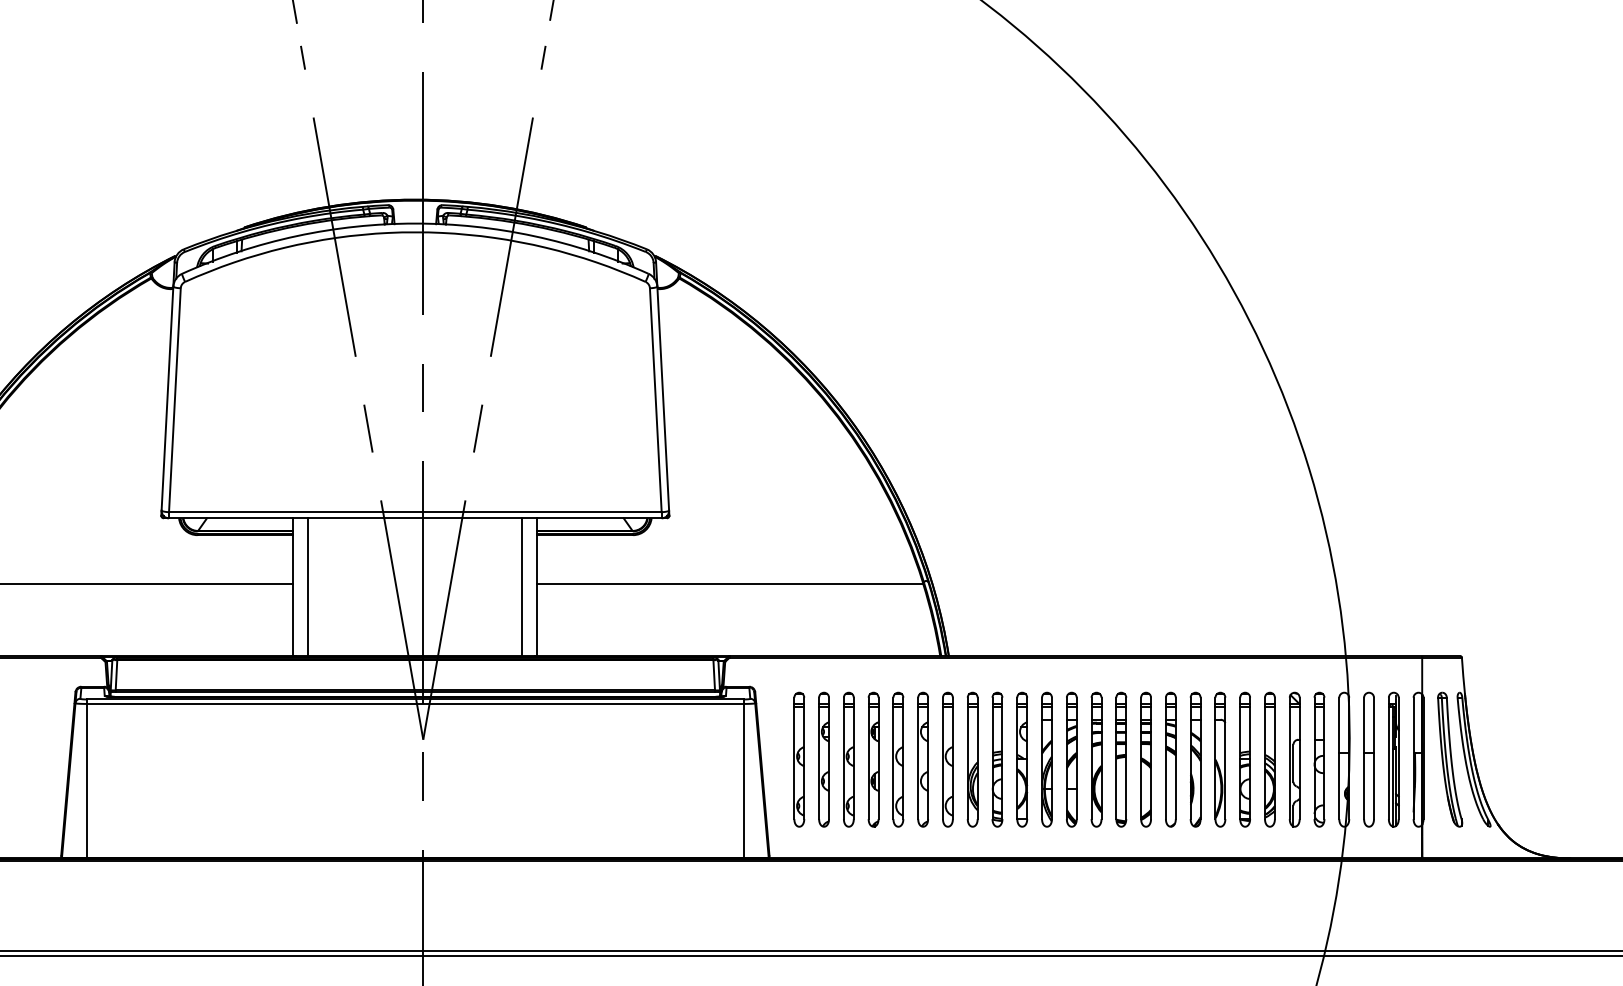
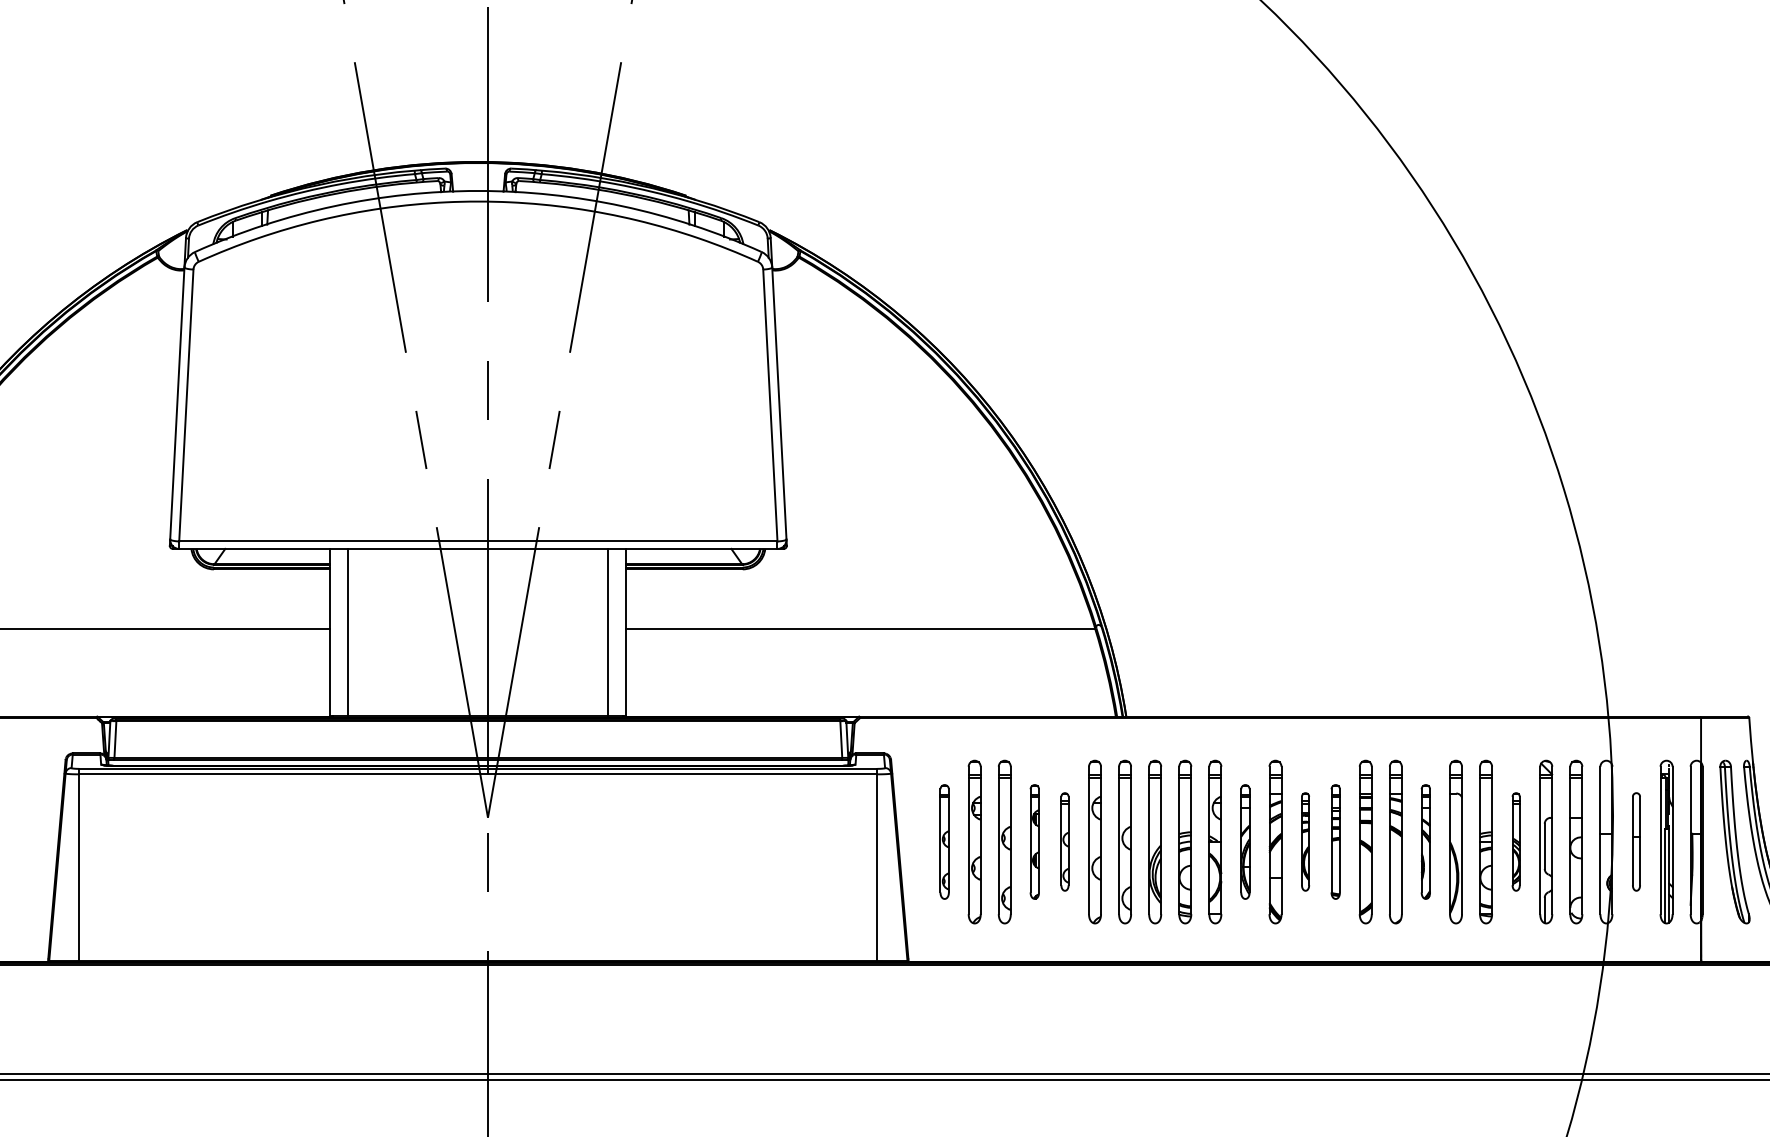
part: (799, 759) -> (944, 841), size x0.7
part: (873, 759) -> (1034, 841), size x0.7
part: (898, 759) -> (1065, 841), size x0.6
part: (1046, 759) -> (1244, 841), size x0.7
part: (1096, 759) -> (1305, 841), size x0.6
part: (1121, 759) -> (1335, 841), size x0.7
part: (1195, 759) -> (1425, 841), size x0.7
part: (1269, 759) -> (1515, 841), size x0.6
part: (1368, 759) -> (1635, 841), size x0.6

